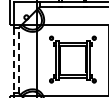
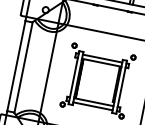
line: (13, 60) -> (15, 65), dashed -> solid
line: (19, 60) -> (24, 67), dashed -> solid

